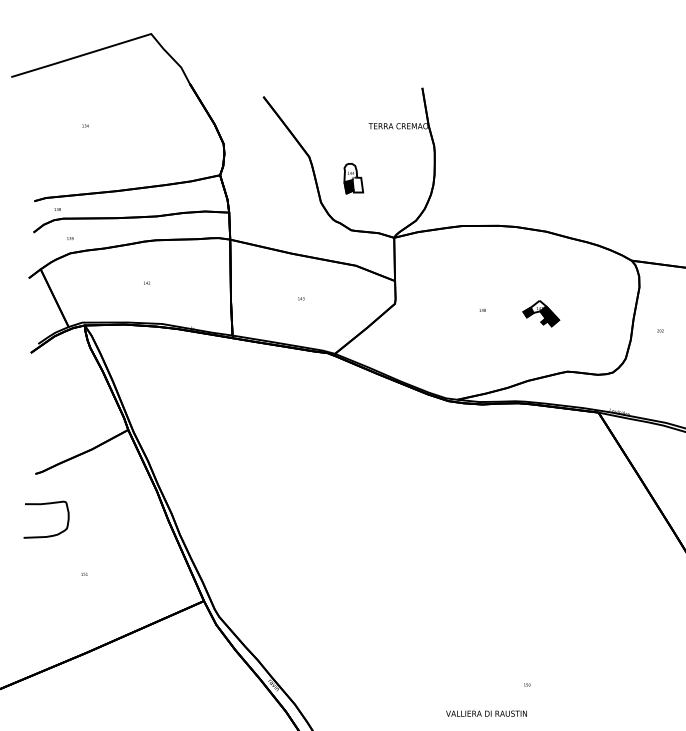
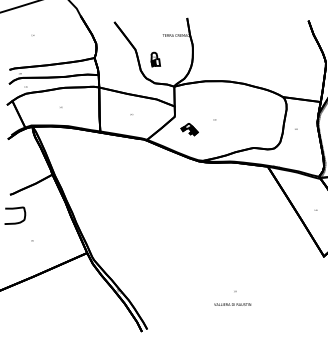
part: (540, 313) -> (189, 129), moved
text: (486, 713) -> (232, 304), moved

